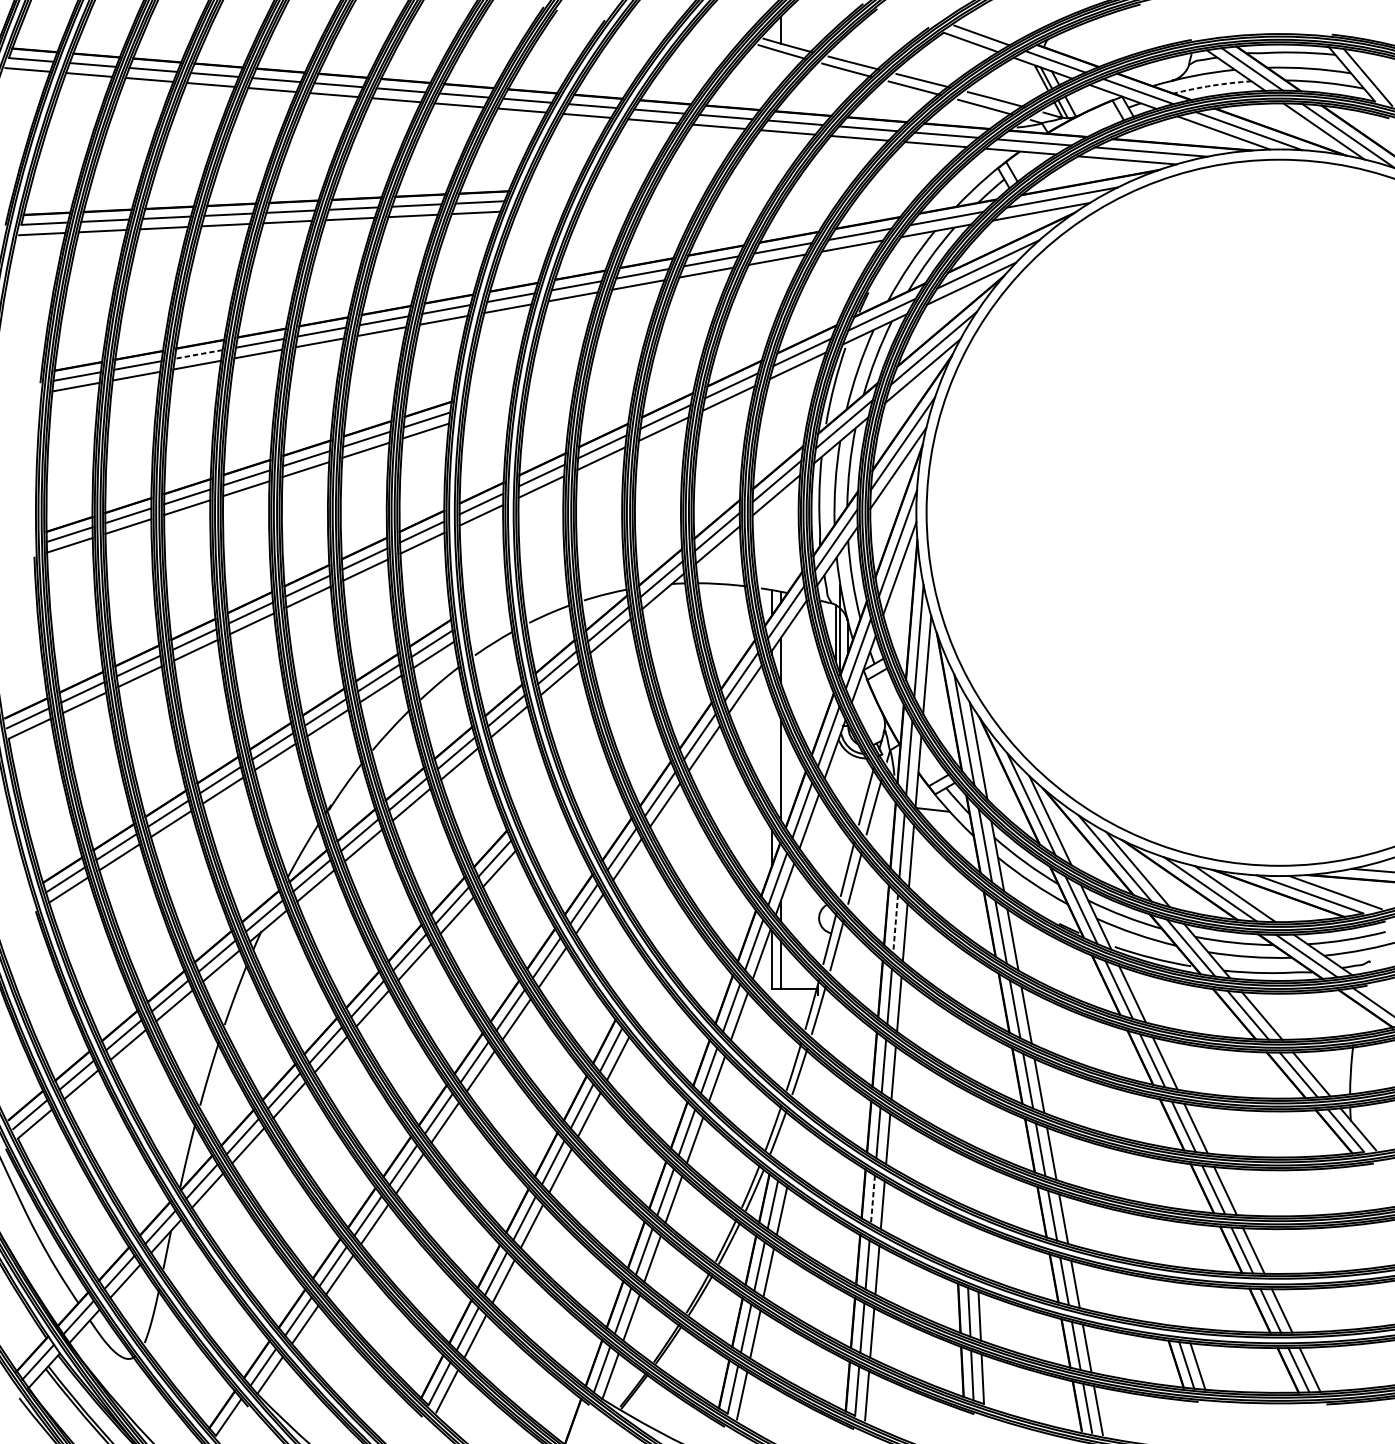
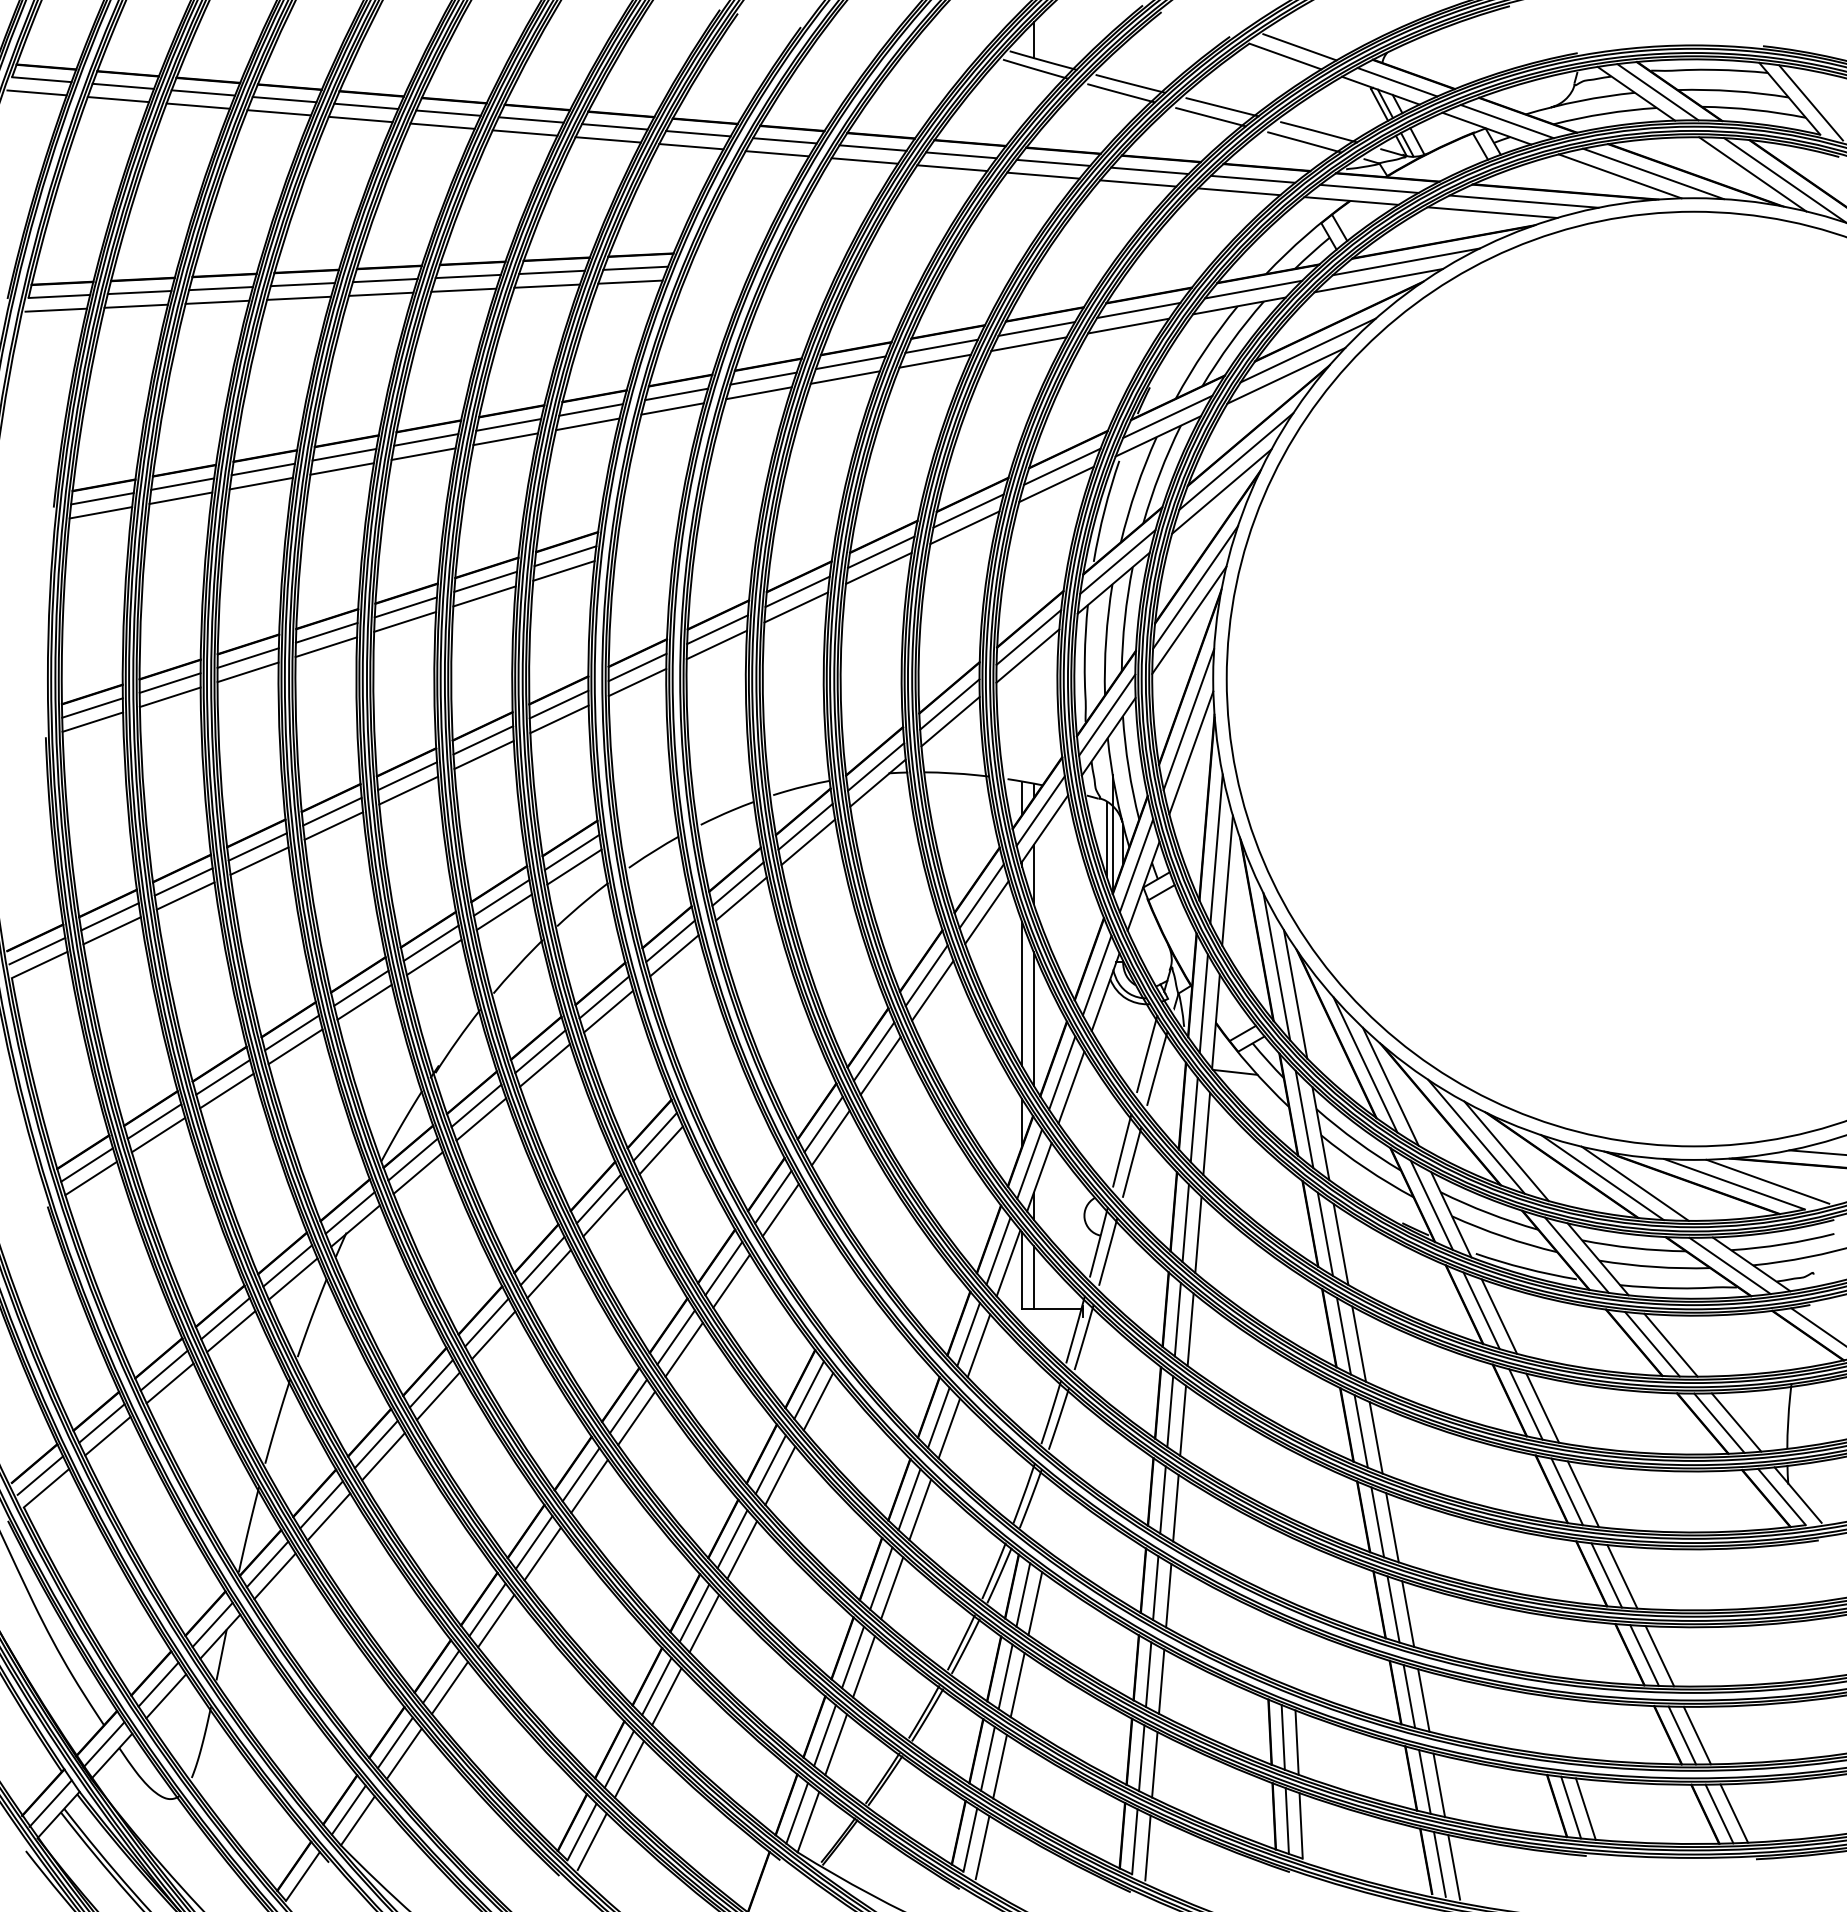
arc: (1211, 85) -> (1604, 113), dashed -> solid
line: (198, 354) -> (262, 469), dashed -> solid
line: (772, 751) -> (1022, 994), added
line: (895, 924) -> (1185, 1223), dashed -> solid
line: (872, 1199) -> (1155, 1588), dashed -> solid

